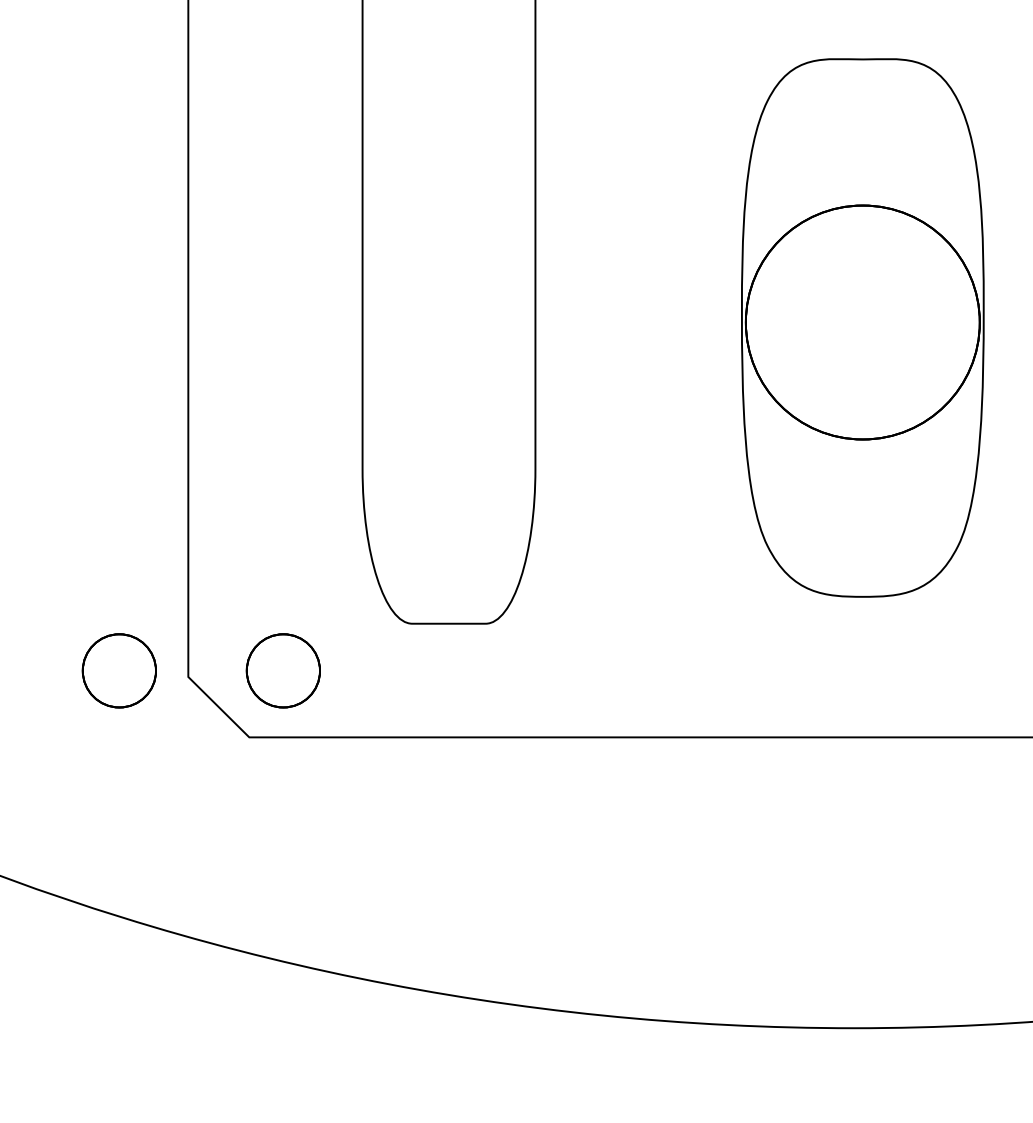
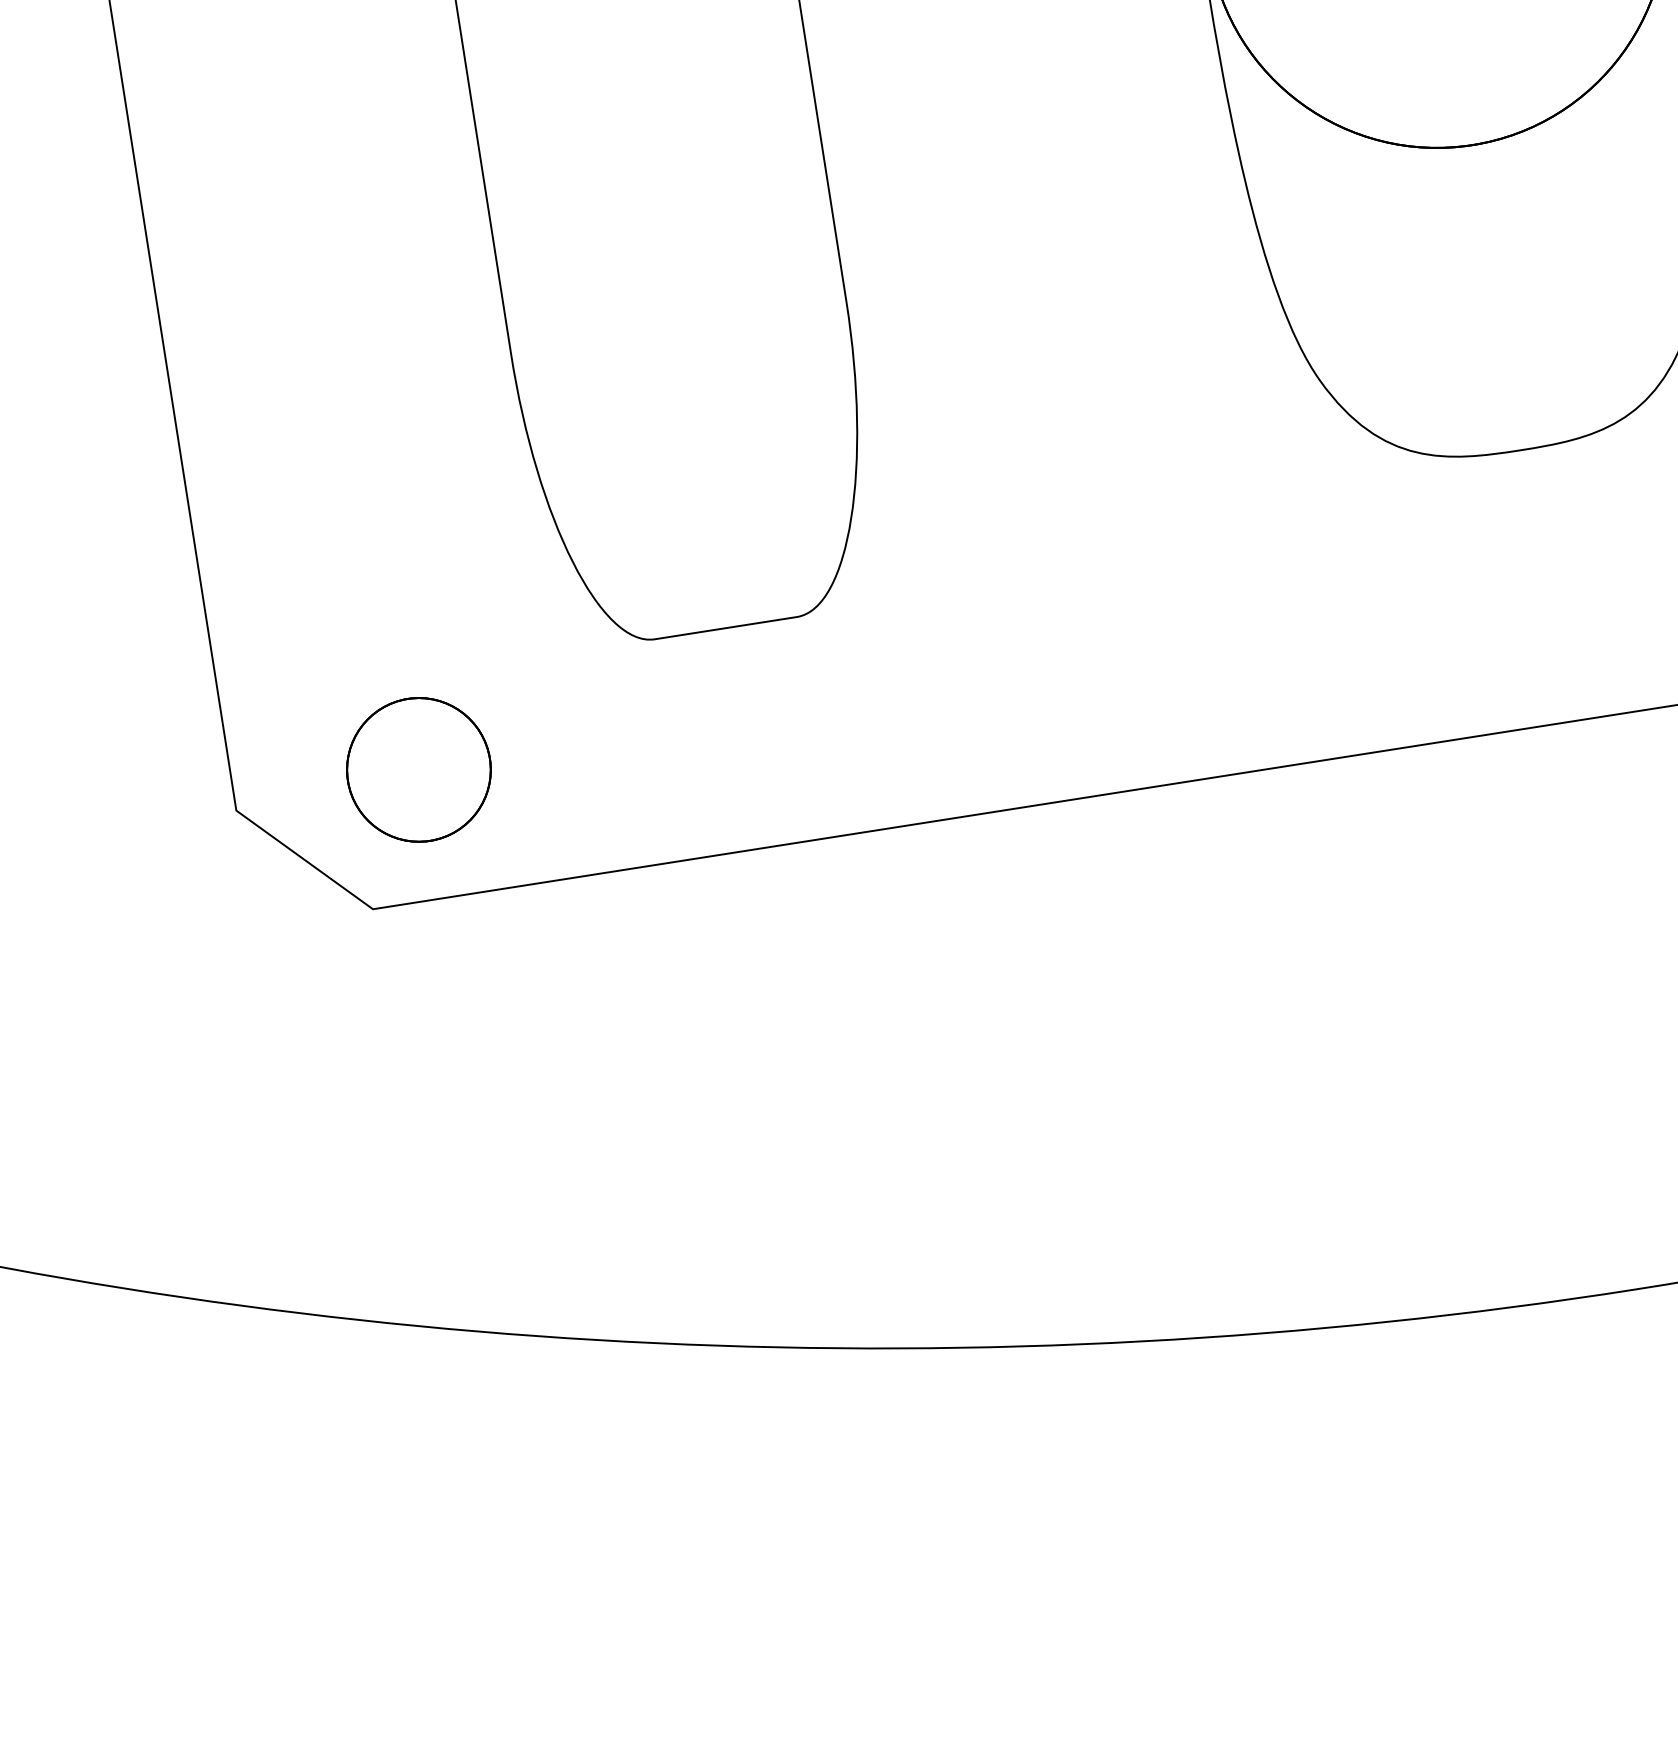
part: (118, 670) -> (98, 819), removed

